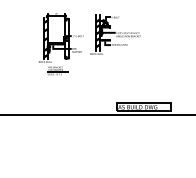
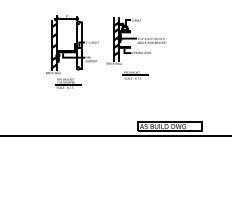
part: (114, 64) -> (135, 75), added

